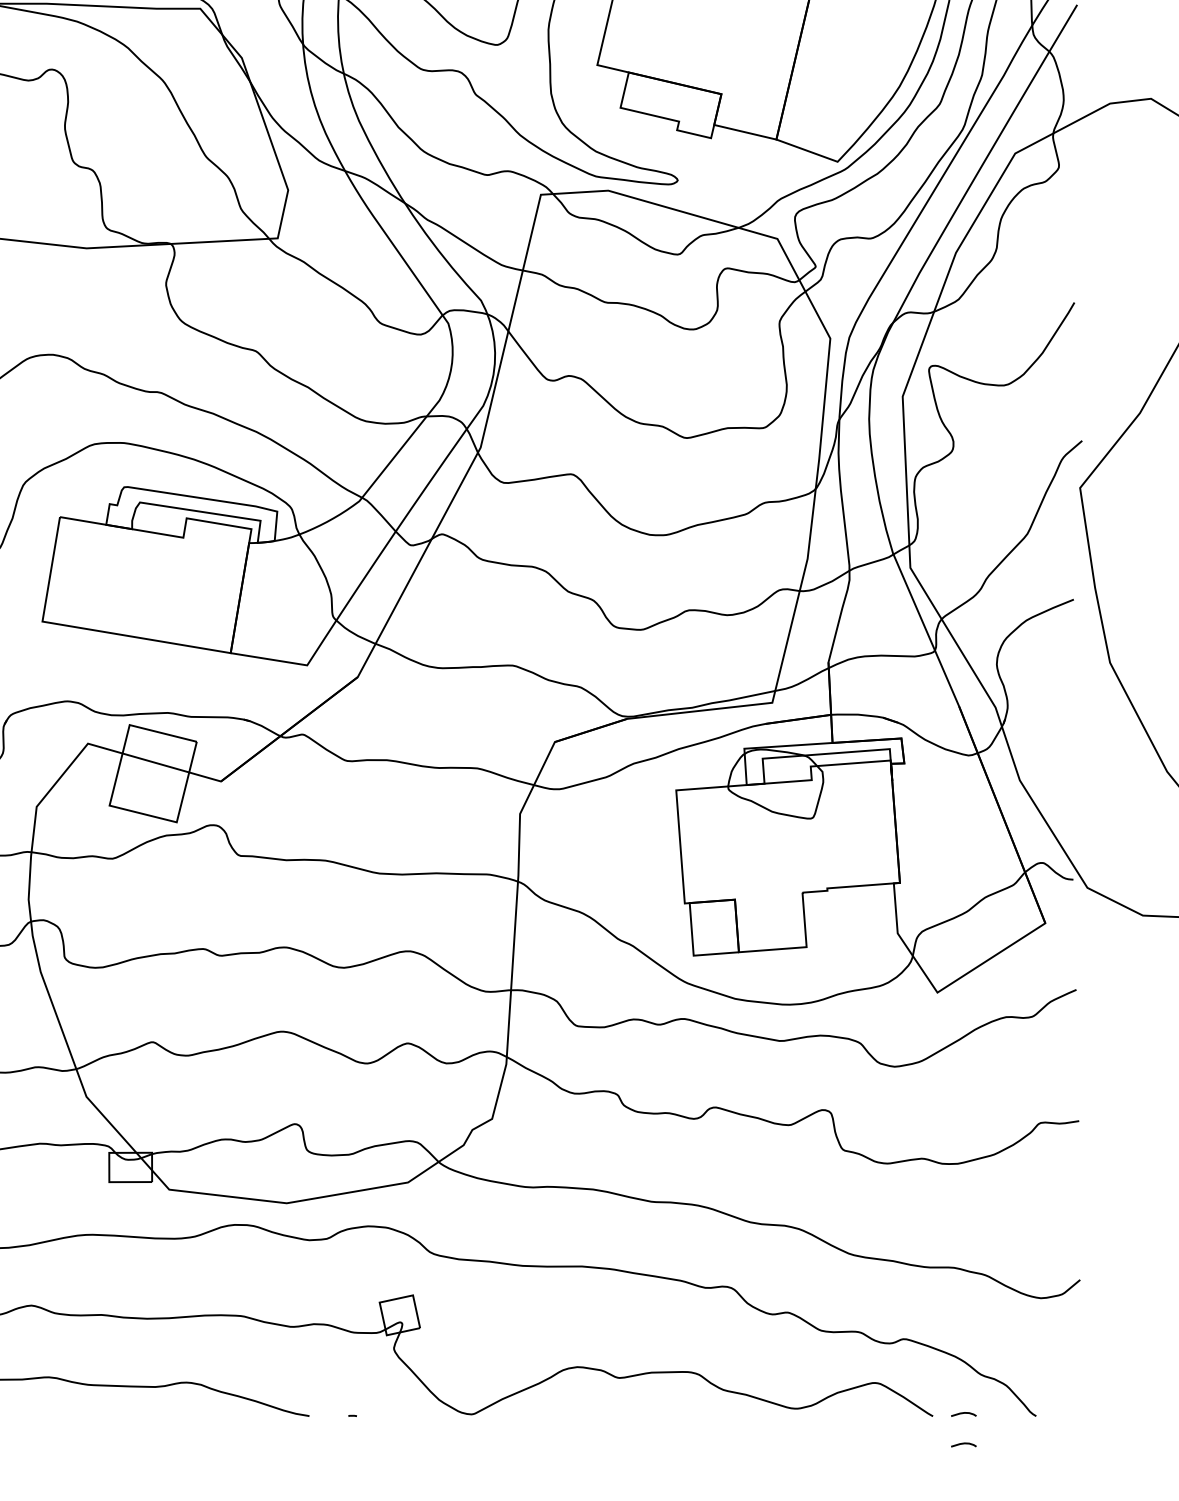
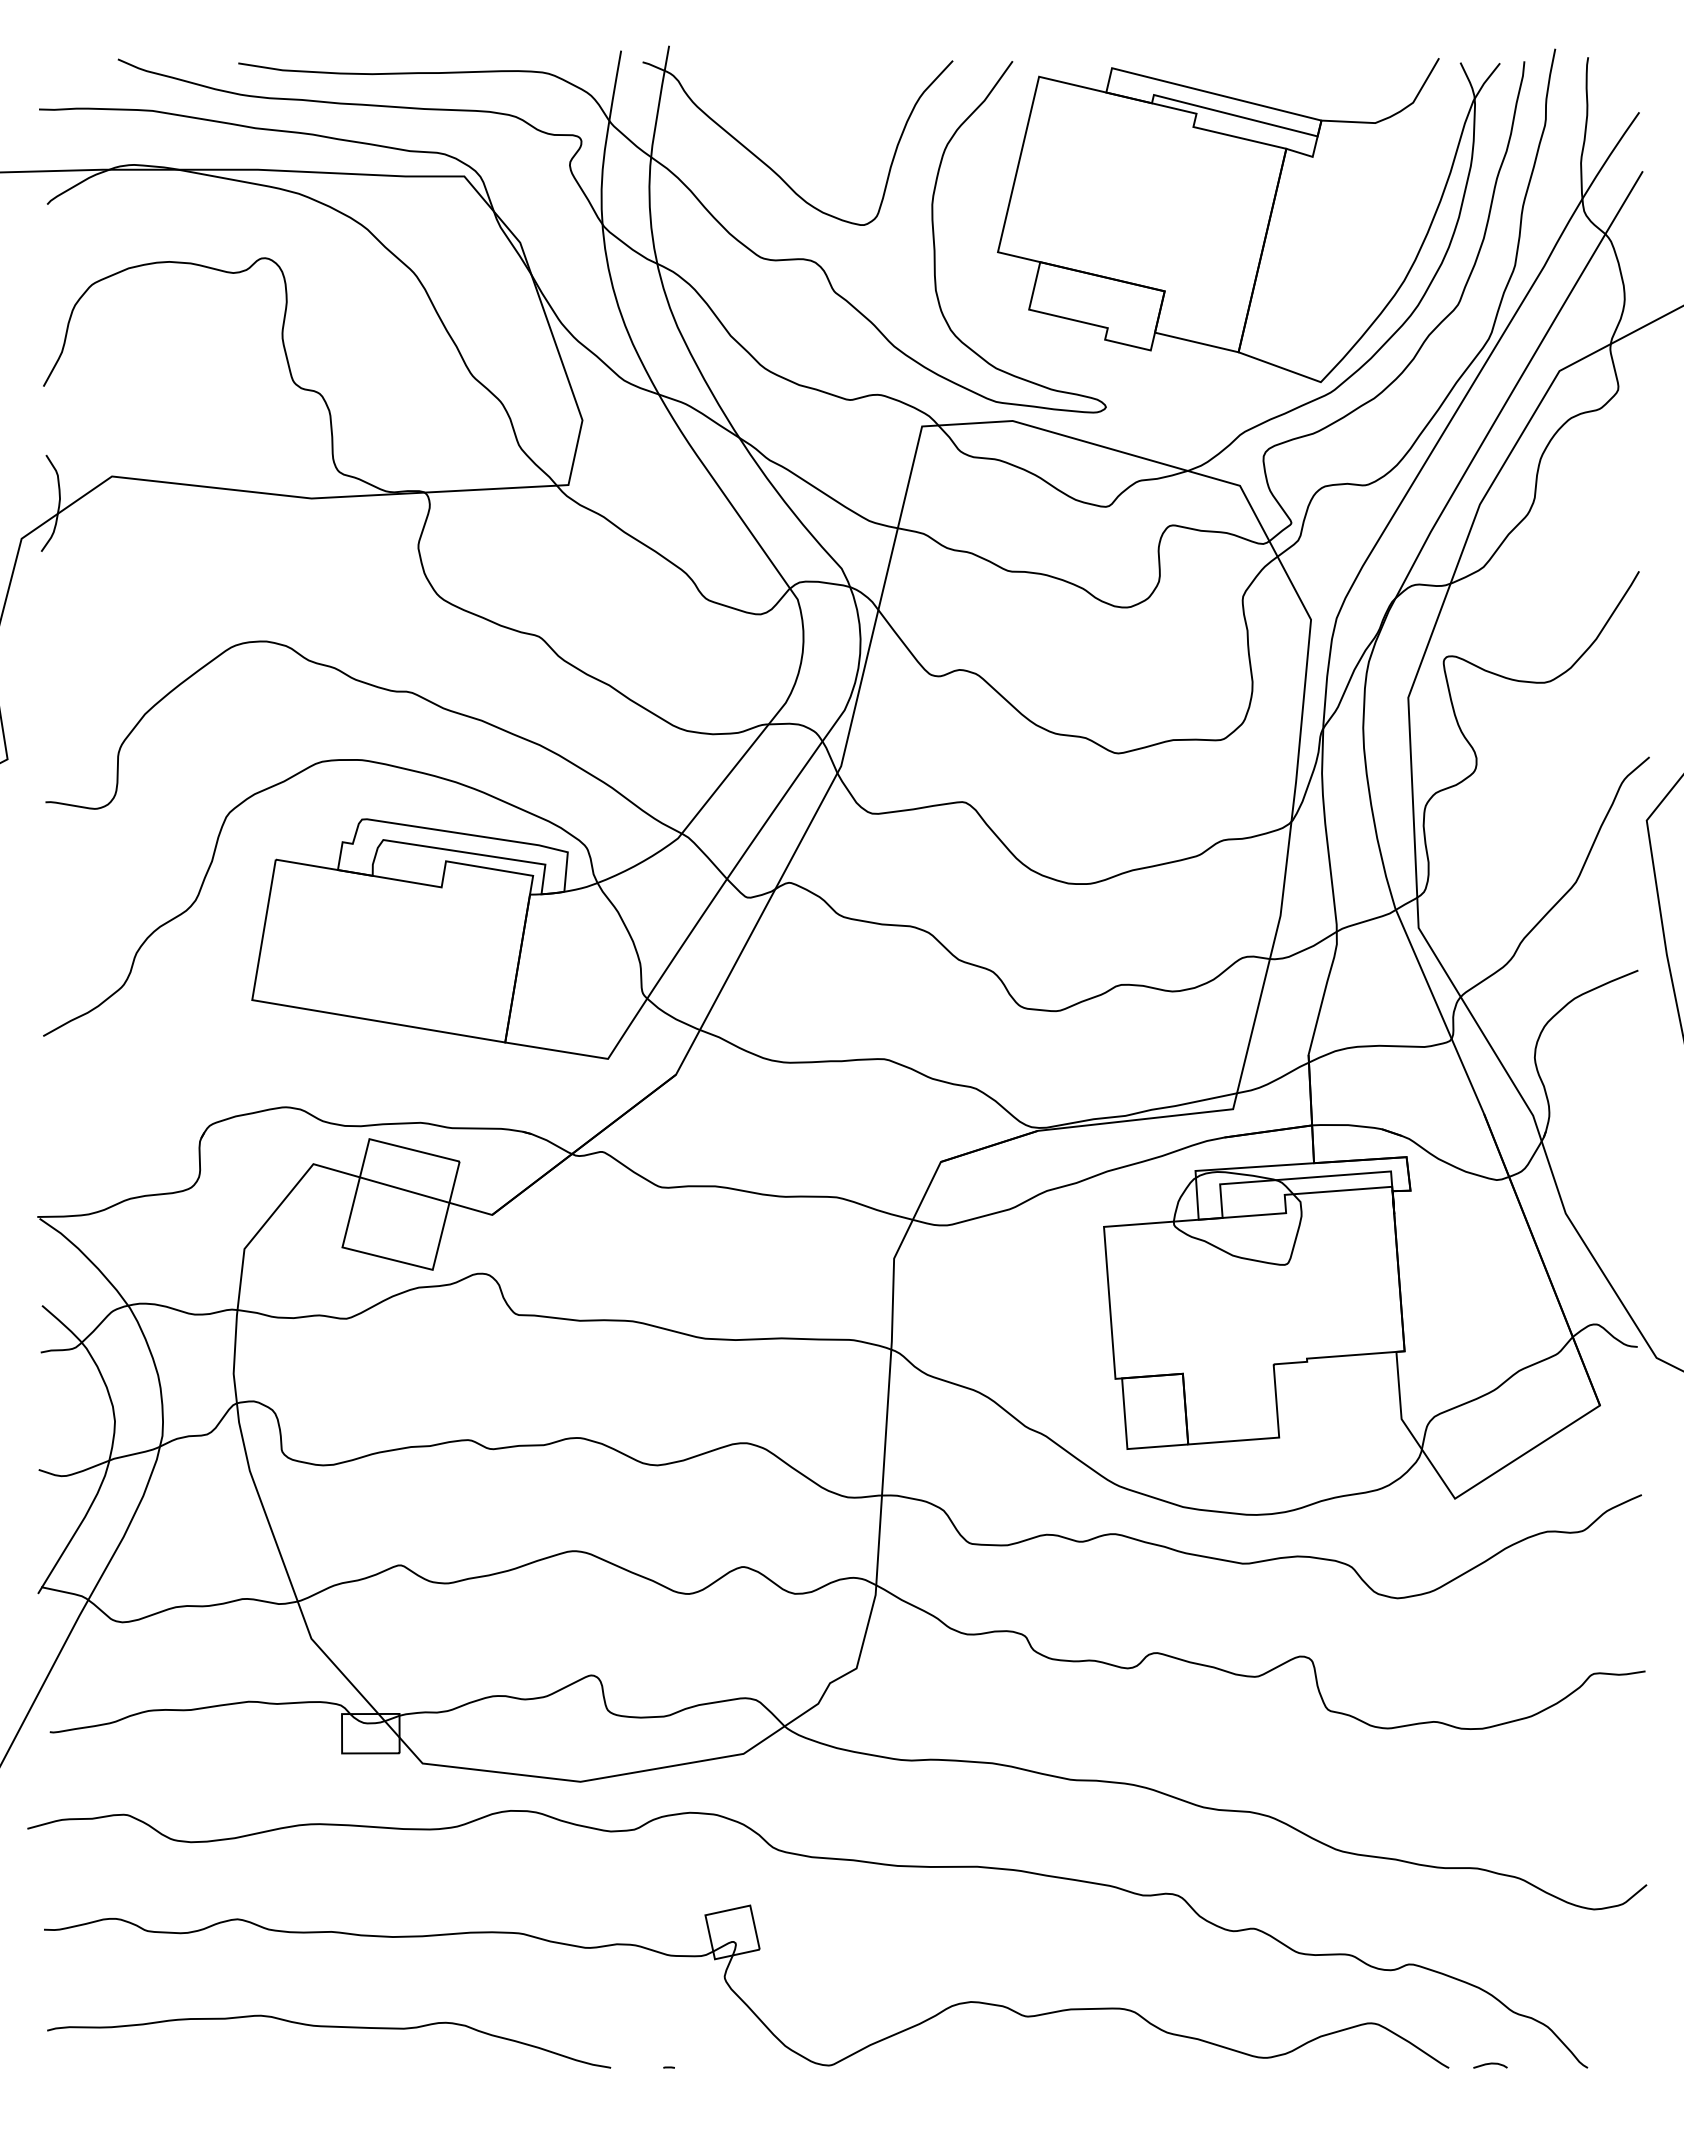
curve: (963, 1444) -> (1490, 2105), removed

